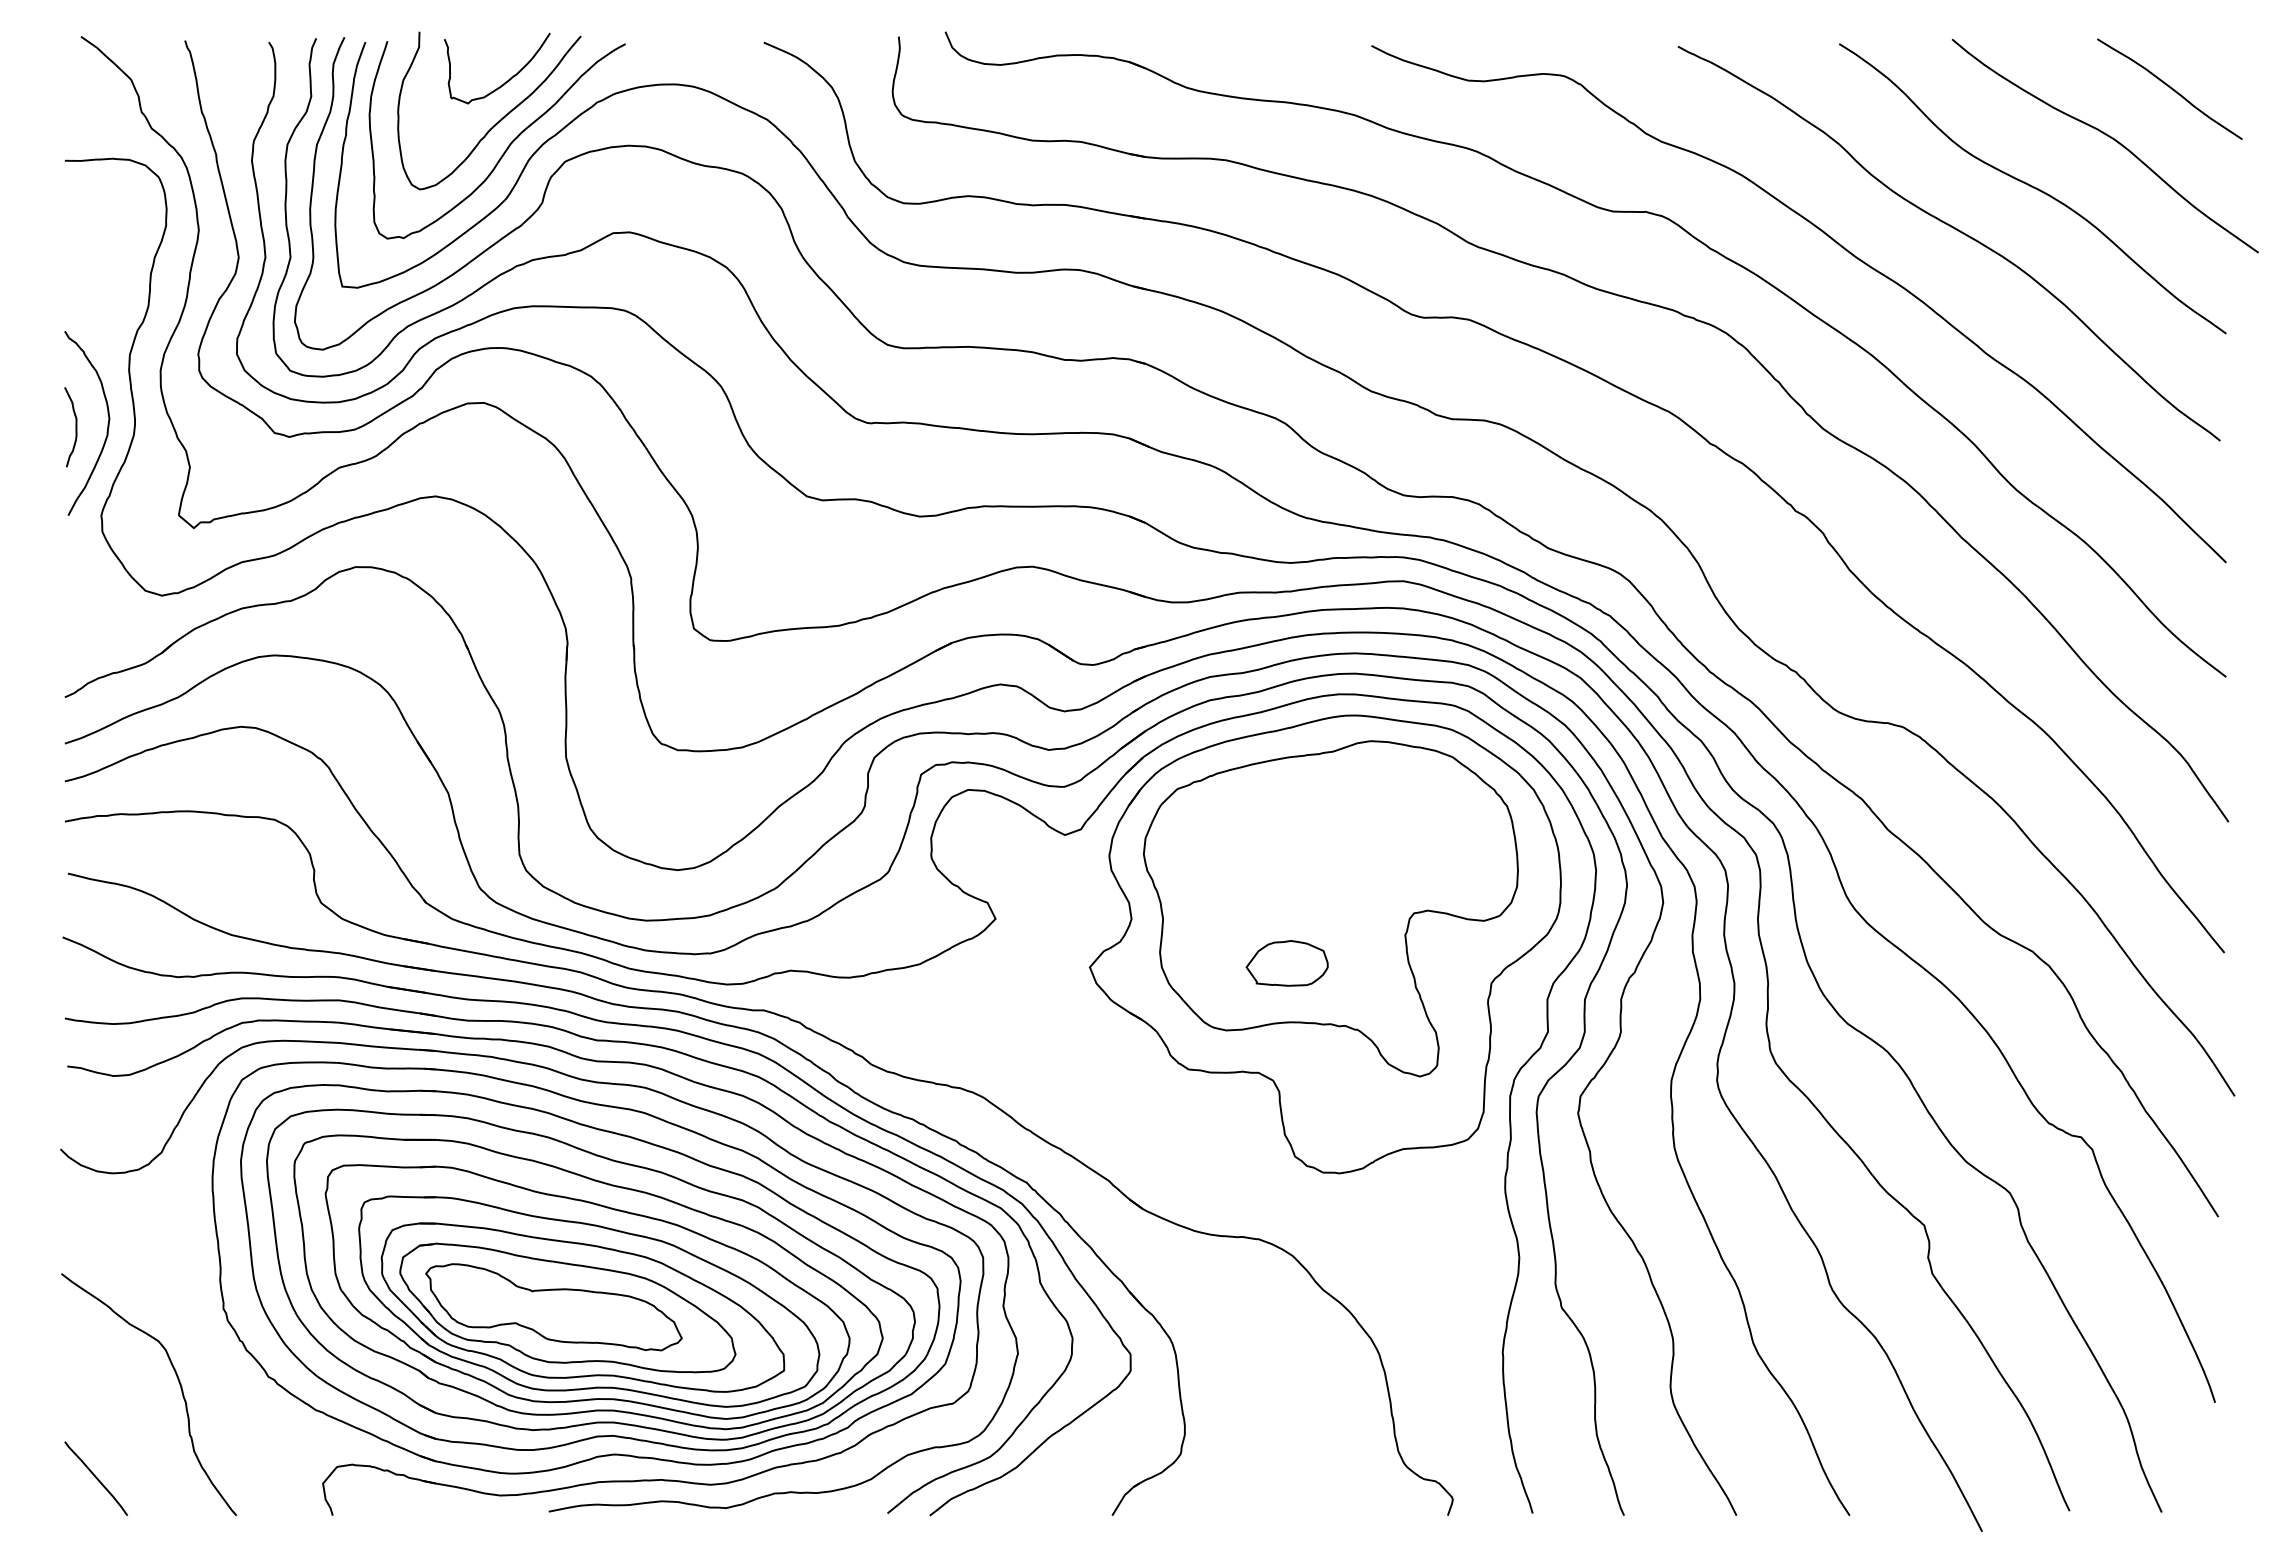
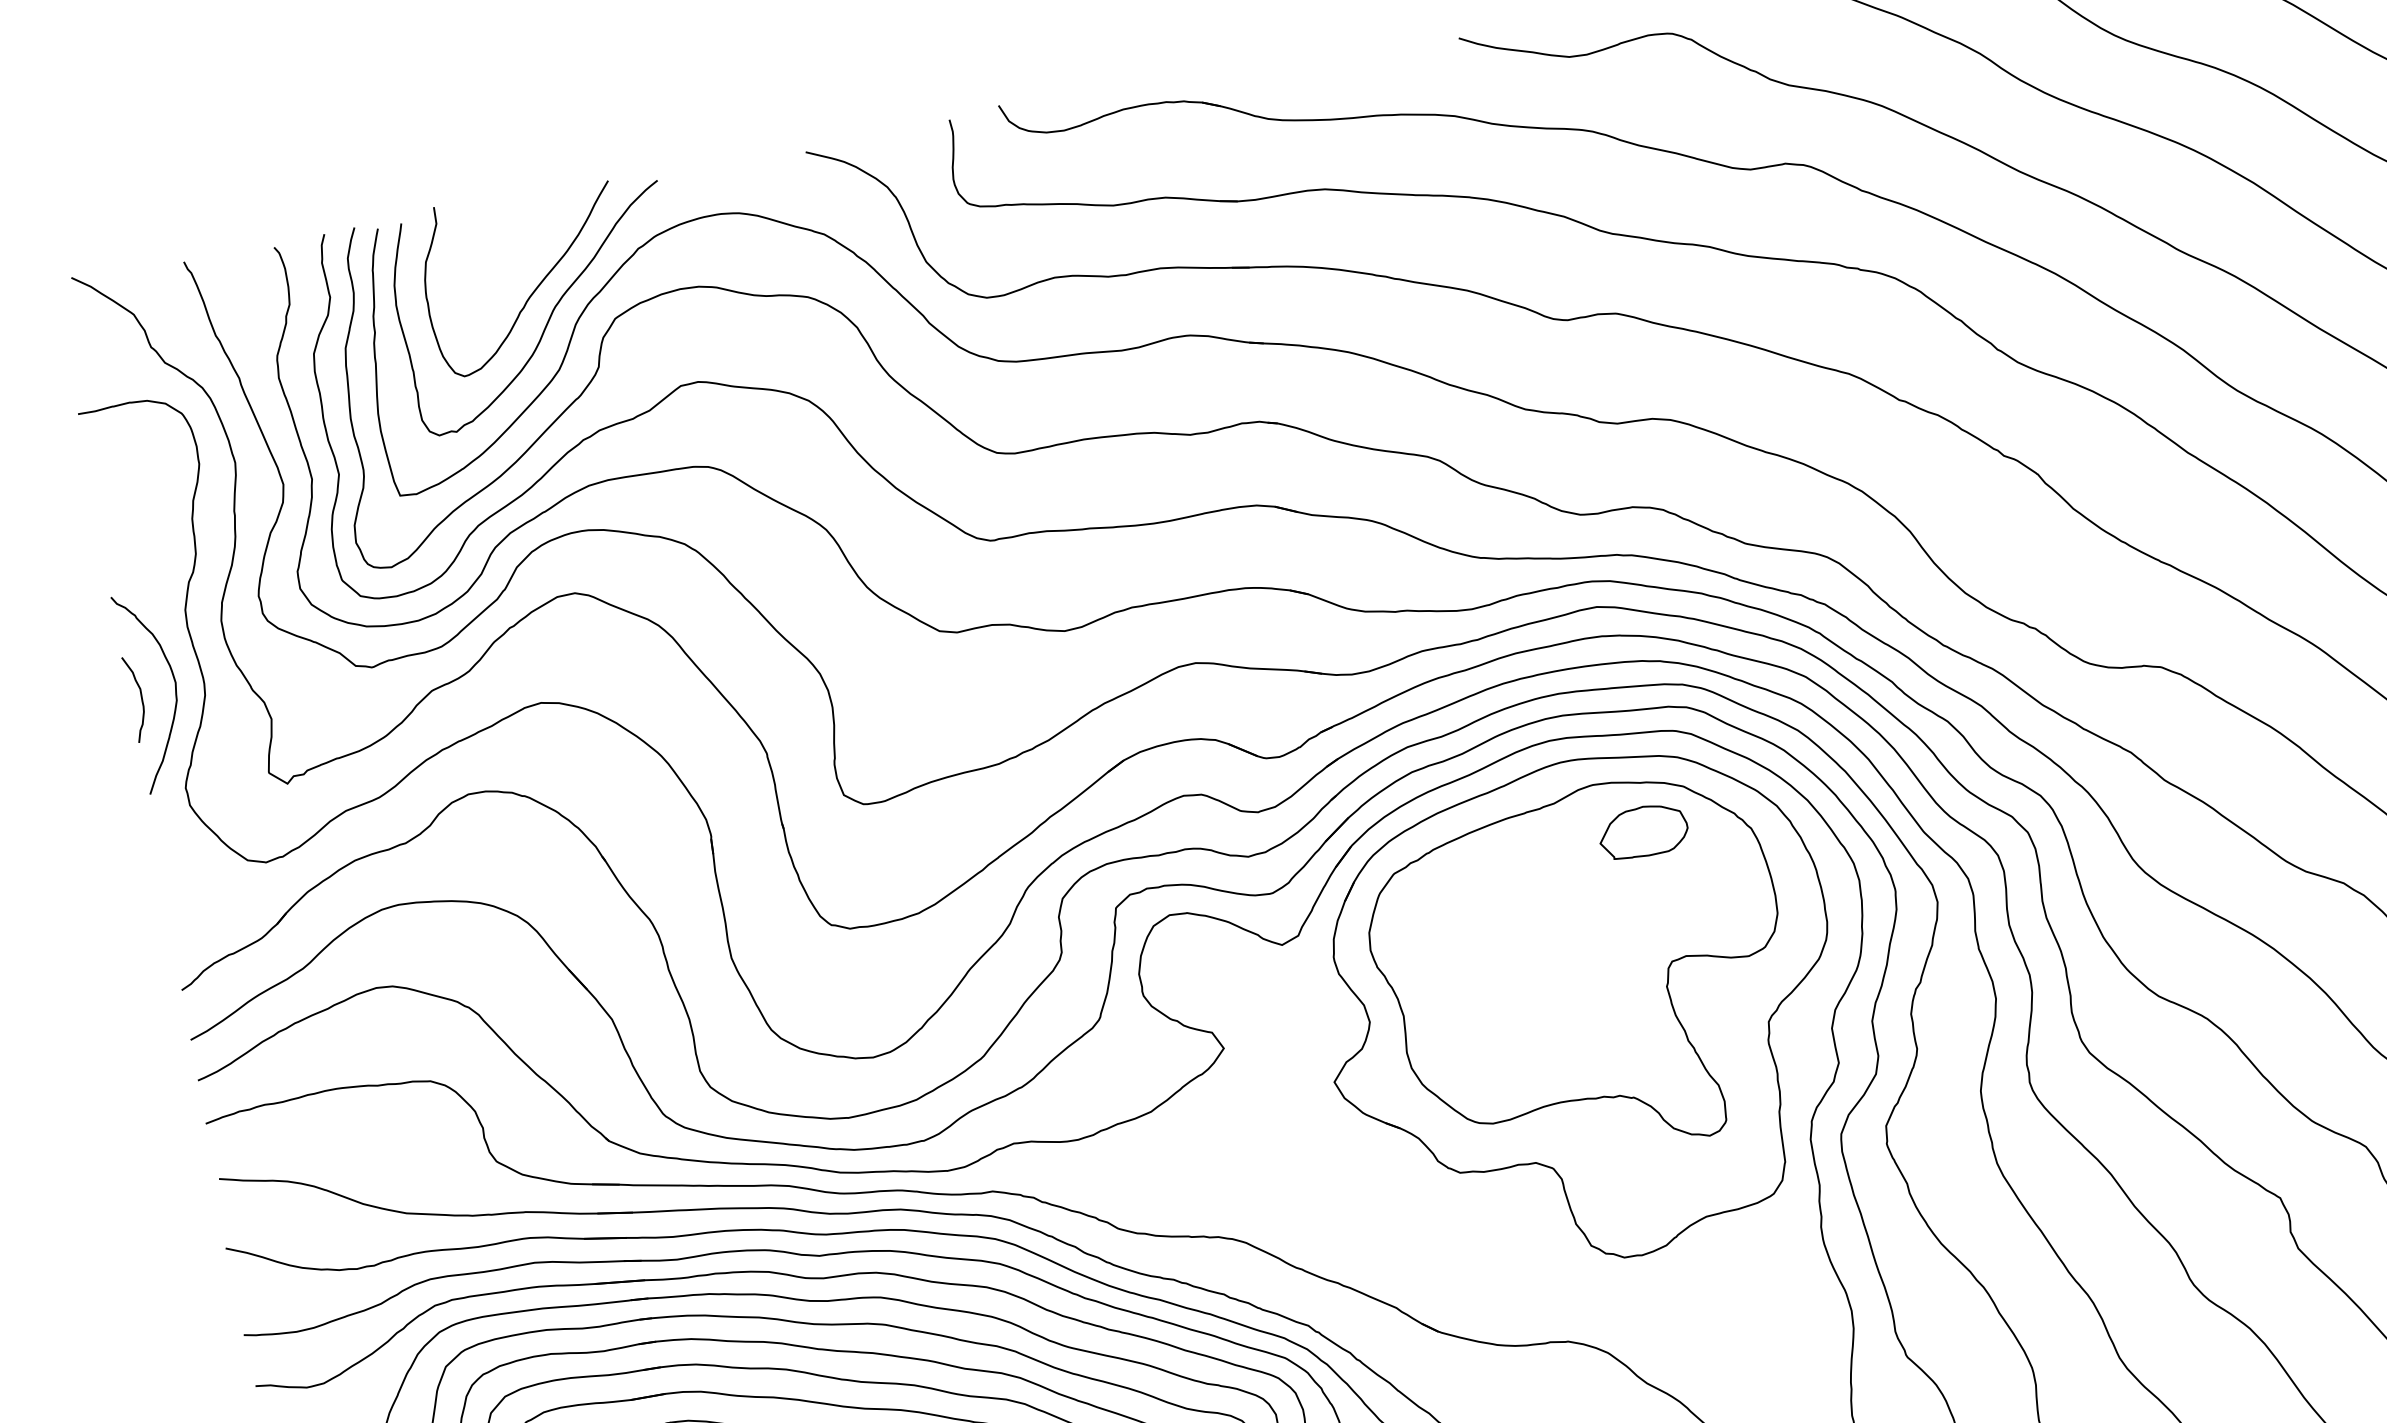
curve: (505, 81) -> (535, 243), removed
part: (1286, 963) -> (1642, 831), moved

